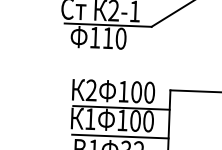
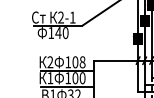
text: (108, 37) -> (58, 32), 110 -> 140
text: (149, 93) -> (82, 62), 100 -> 108

